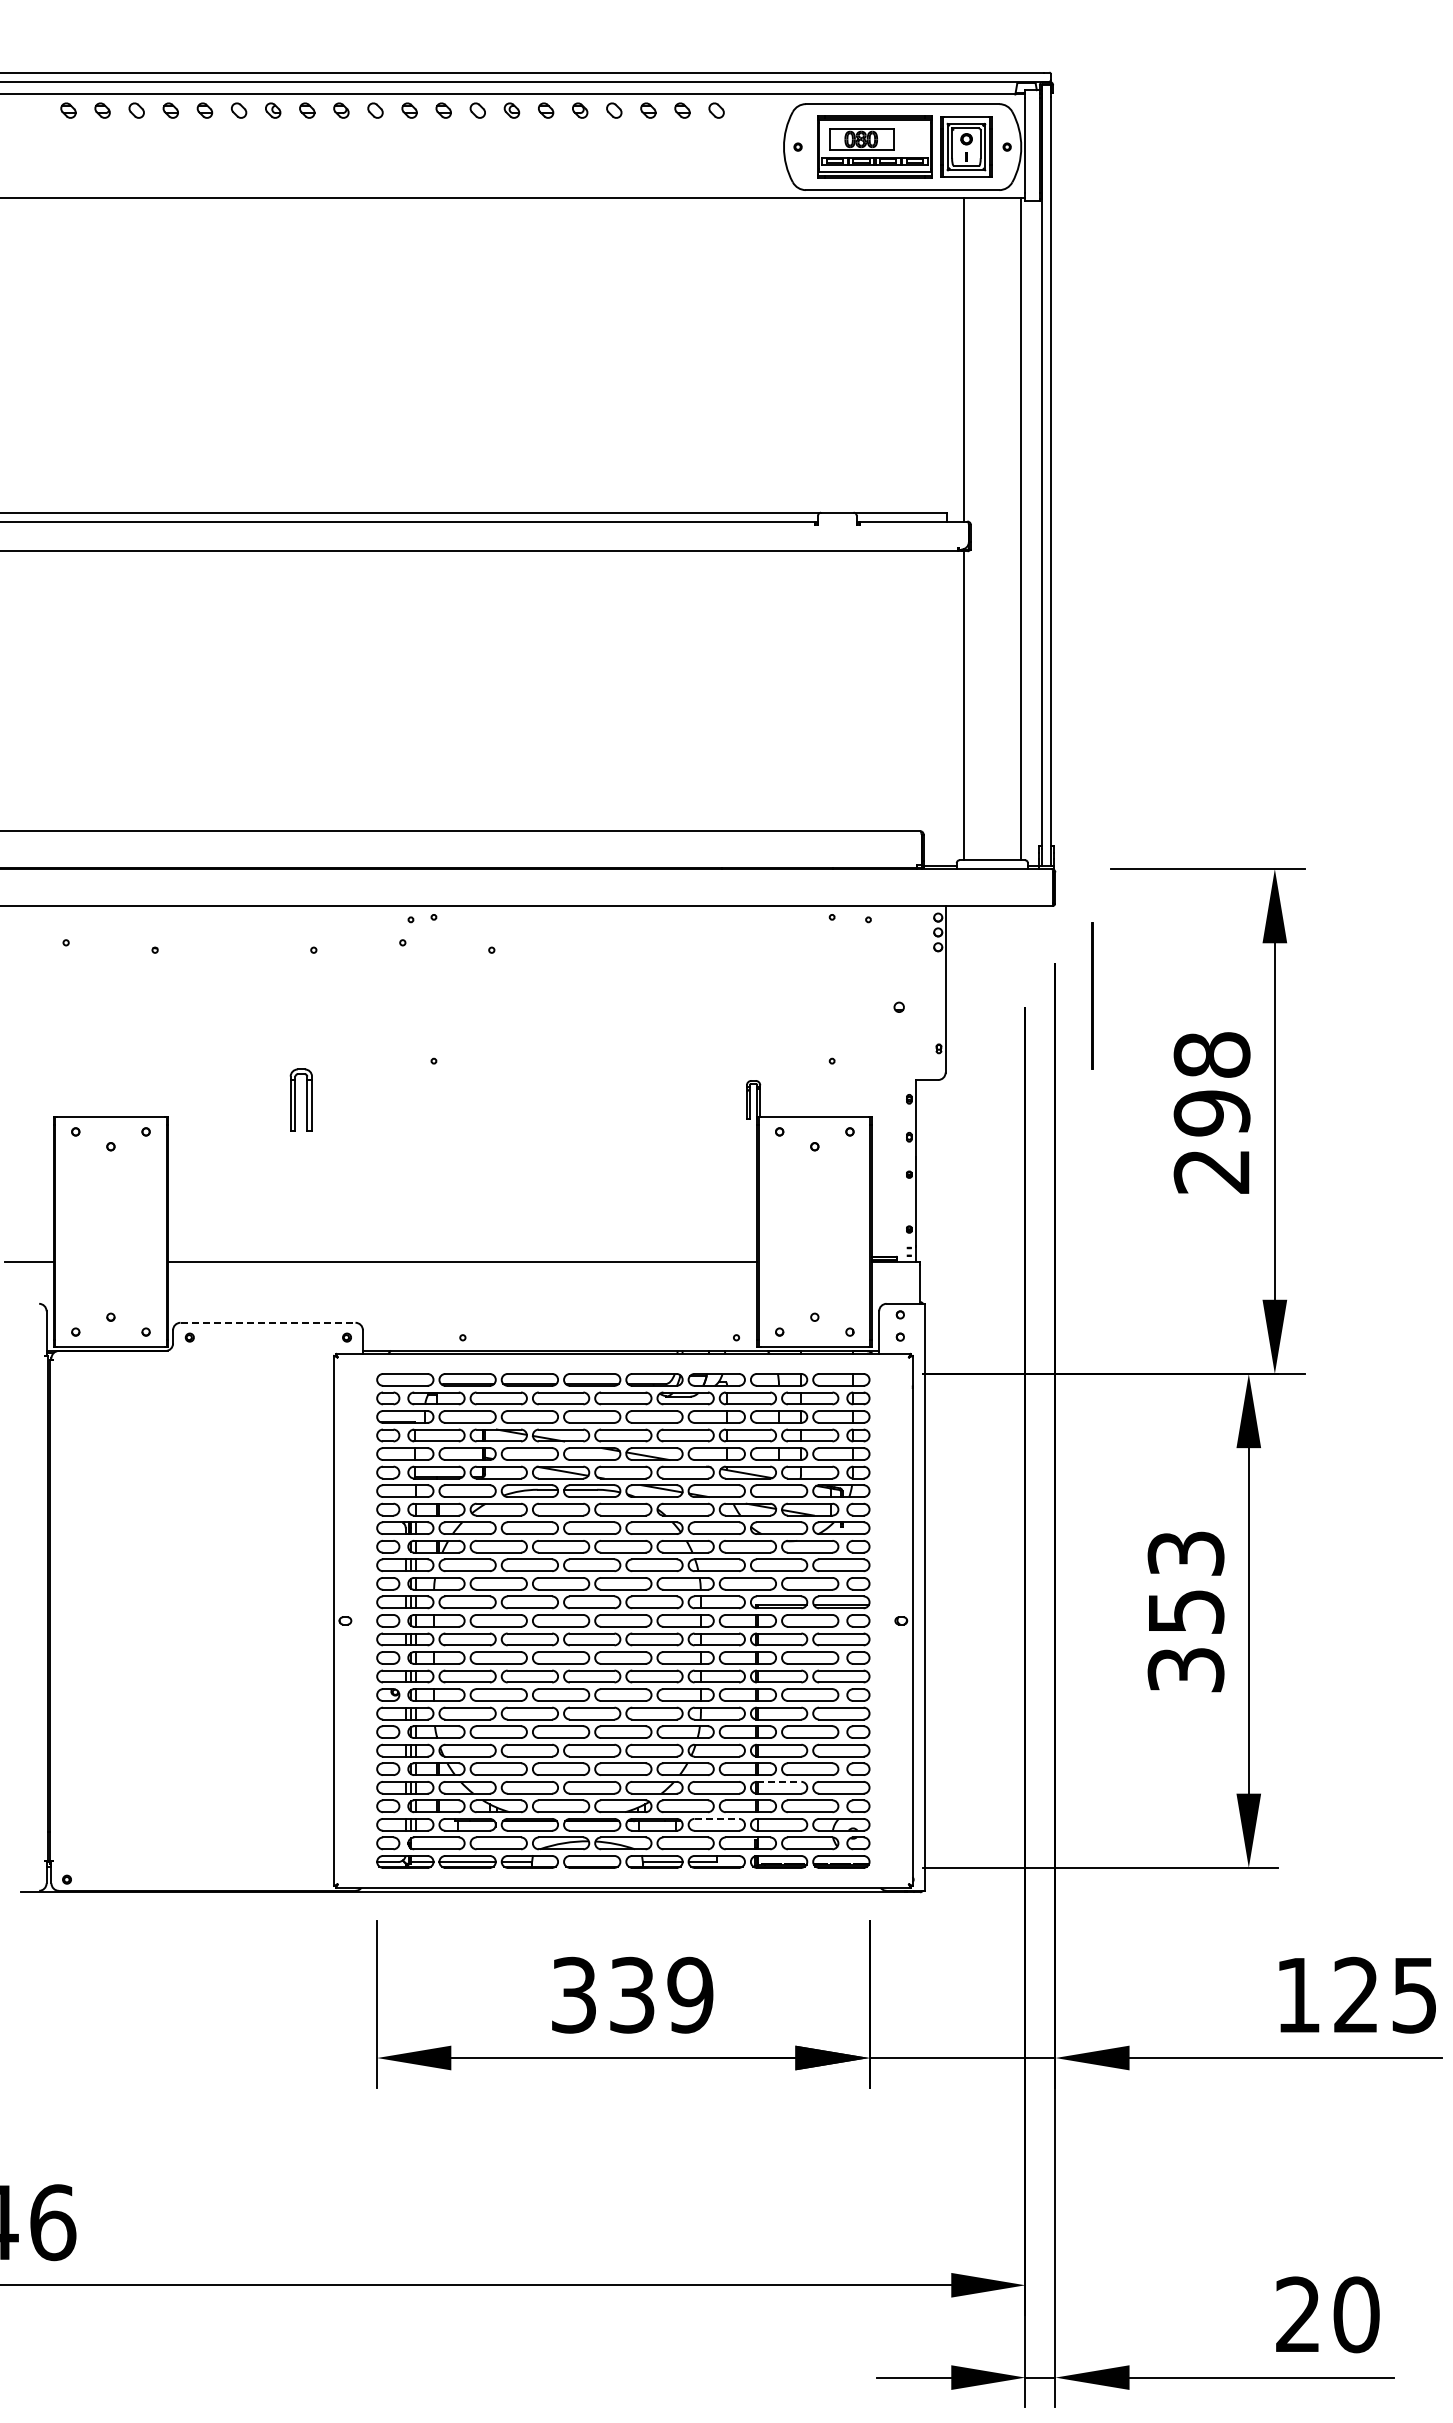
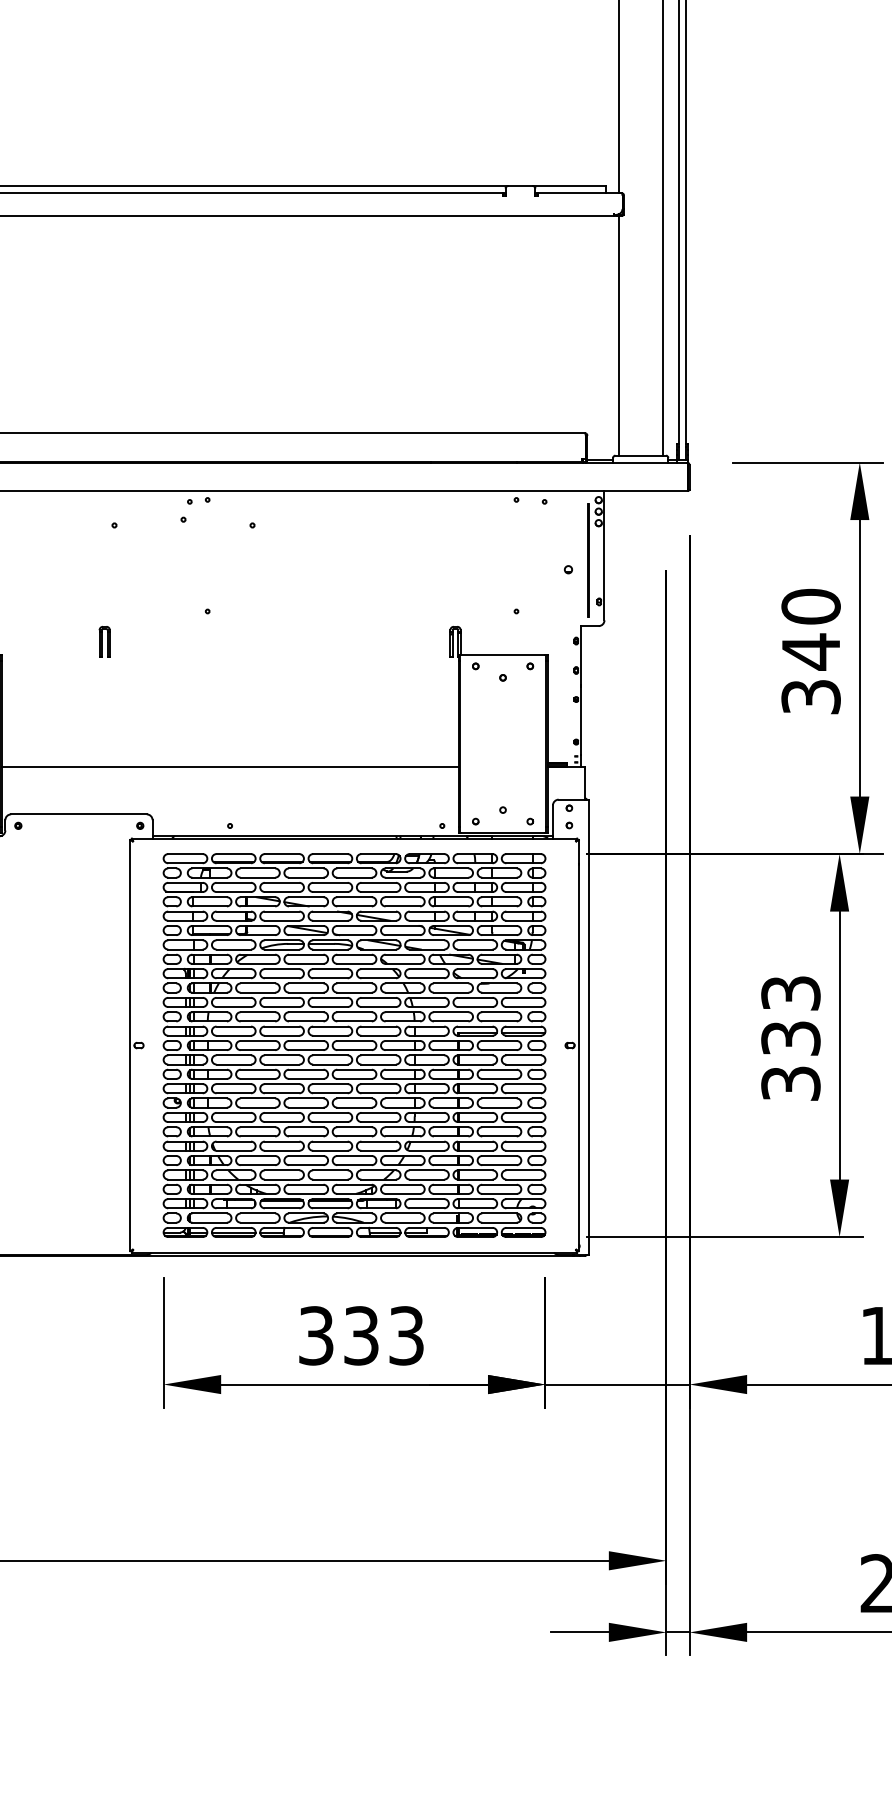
line: (1092, 995) -> (588, 560), moved
part: (300, 1099) -> (104, 641), size x0.62
text: (1211, 1112) -> (810, 651), 298 -> 340
line: (268, 1322) -> (79, 814), dashed -> solid
text: (1185, 1611) -> (790, 1038), 353 -> 333
line: (779, 1781) -> (475, 1170), dashed -> solid
line: (717, 1818) -> (427, 1198), dashed -> solid
text: (690, 1995) -> (406, 1336), 339 -> 333

